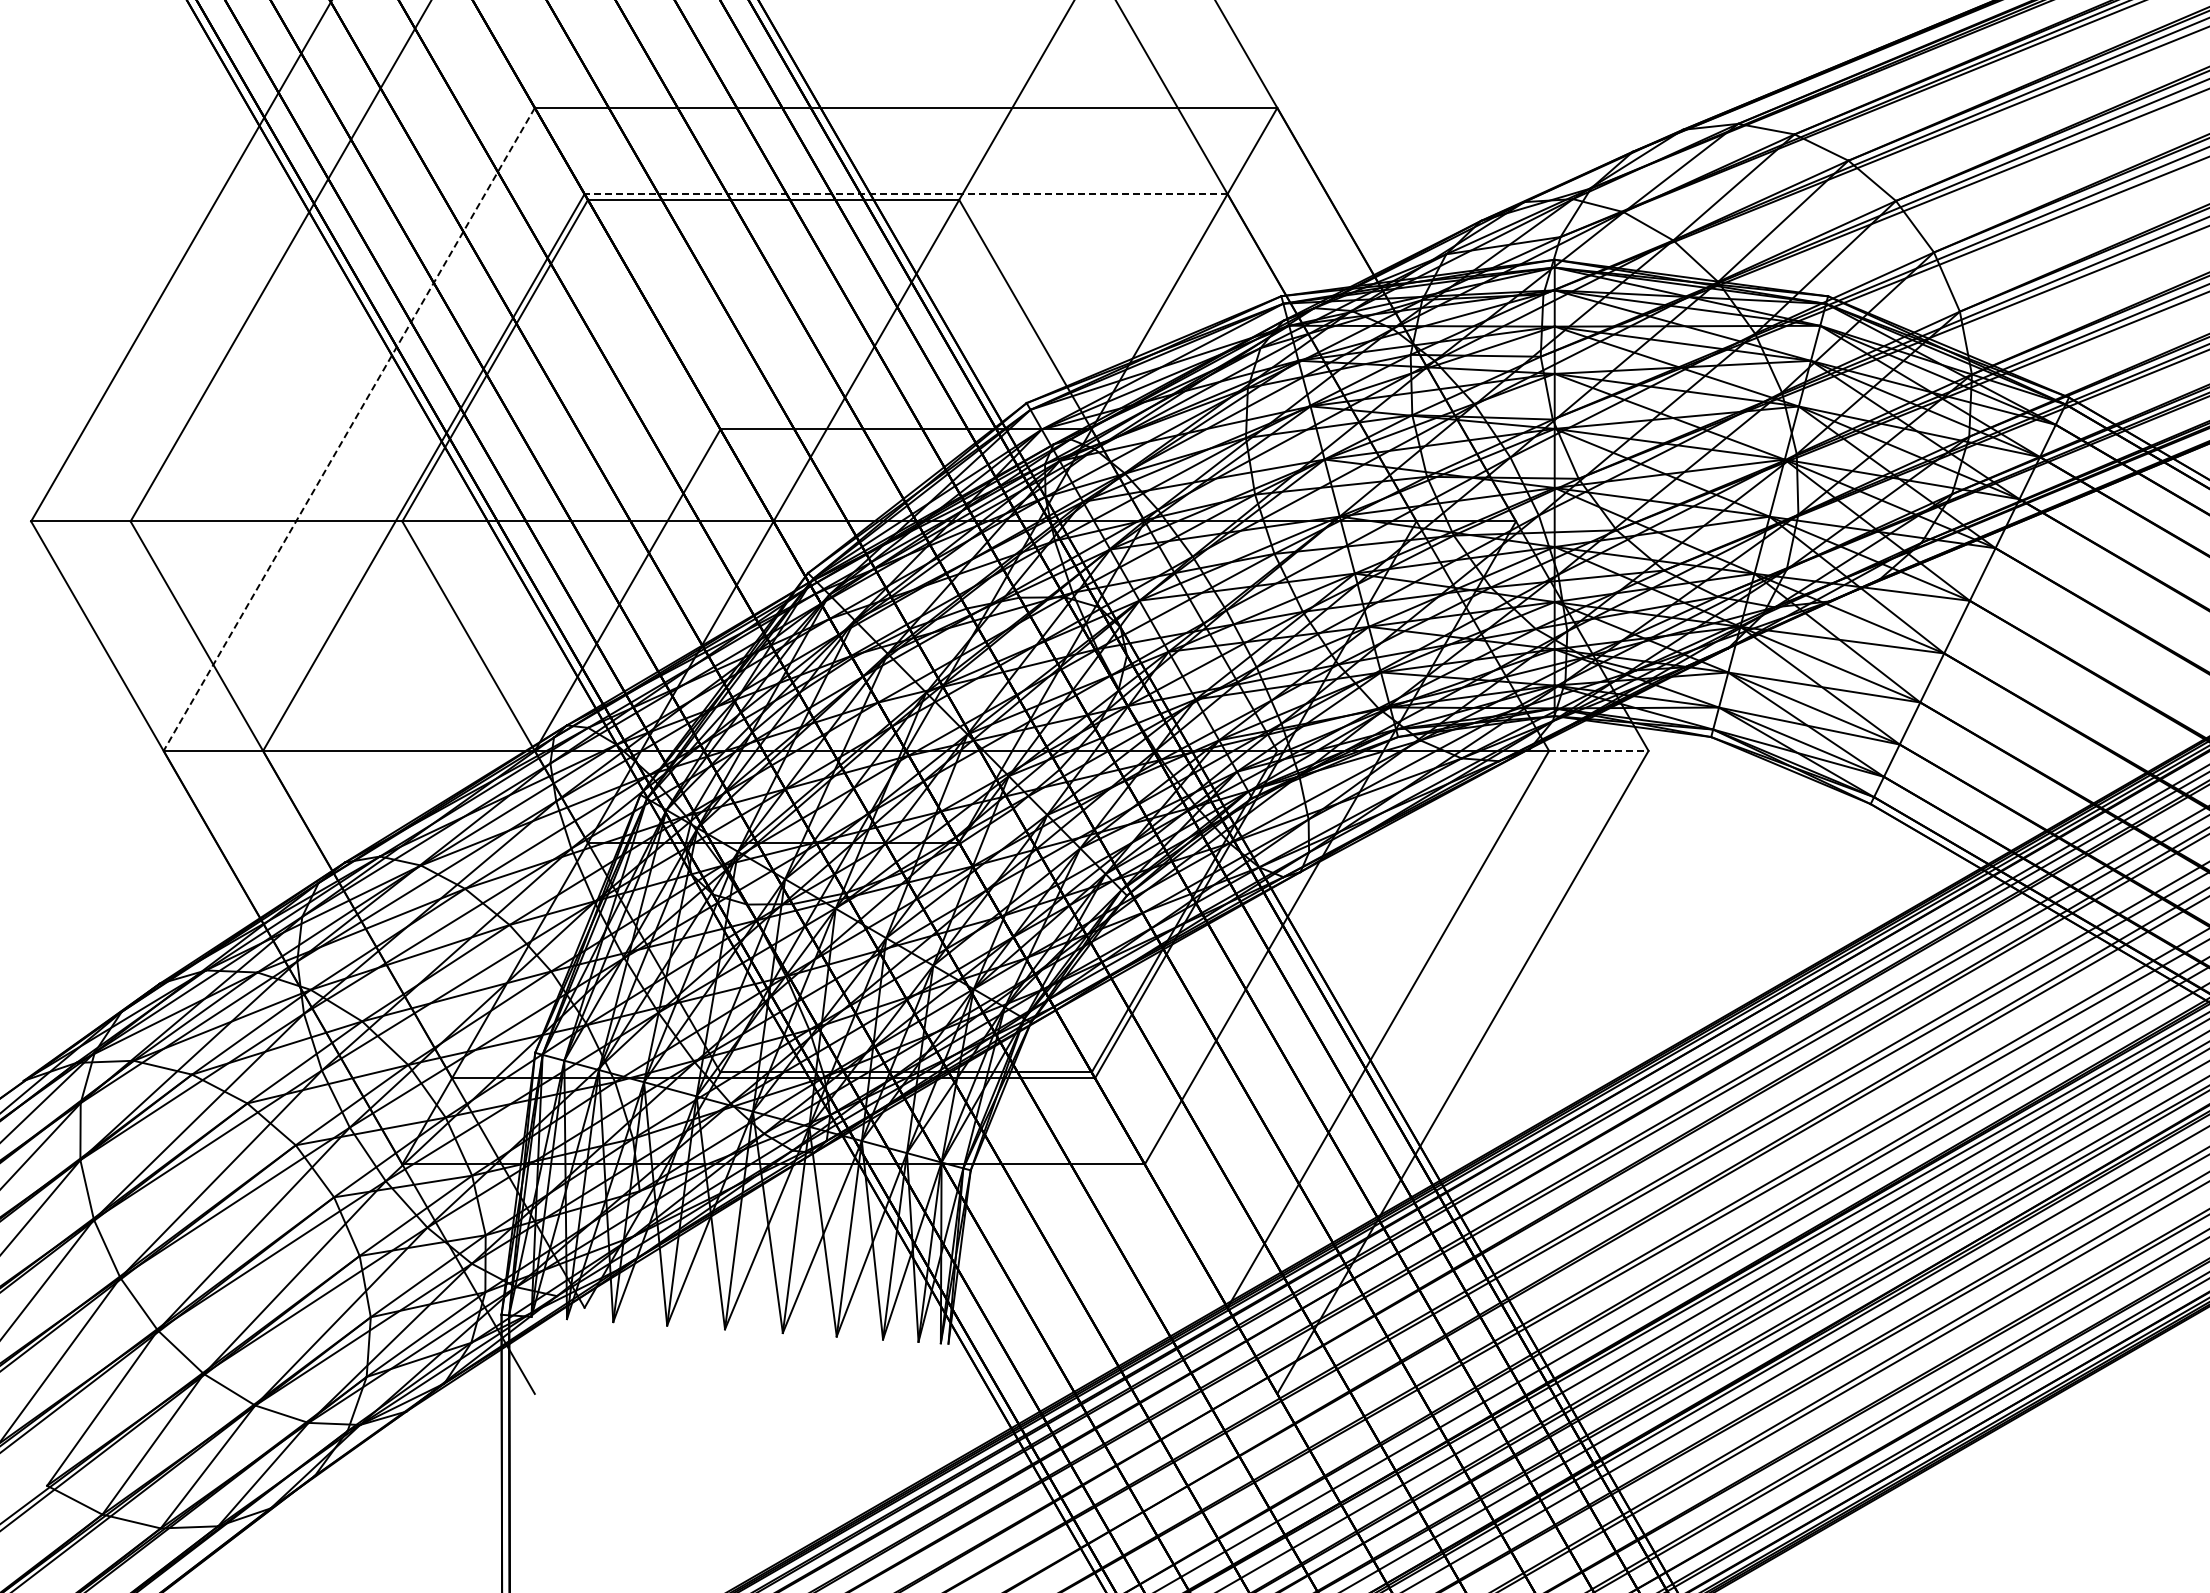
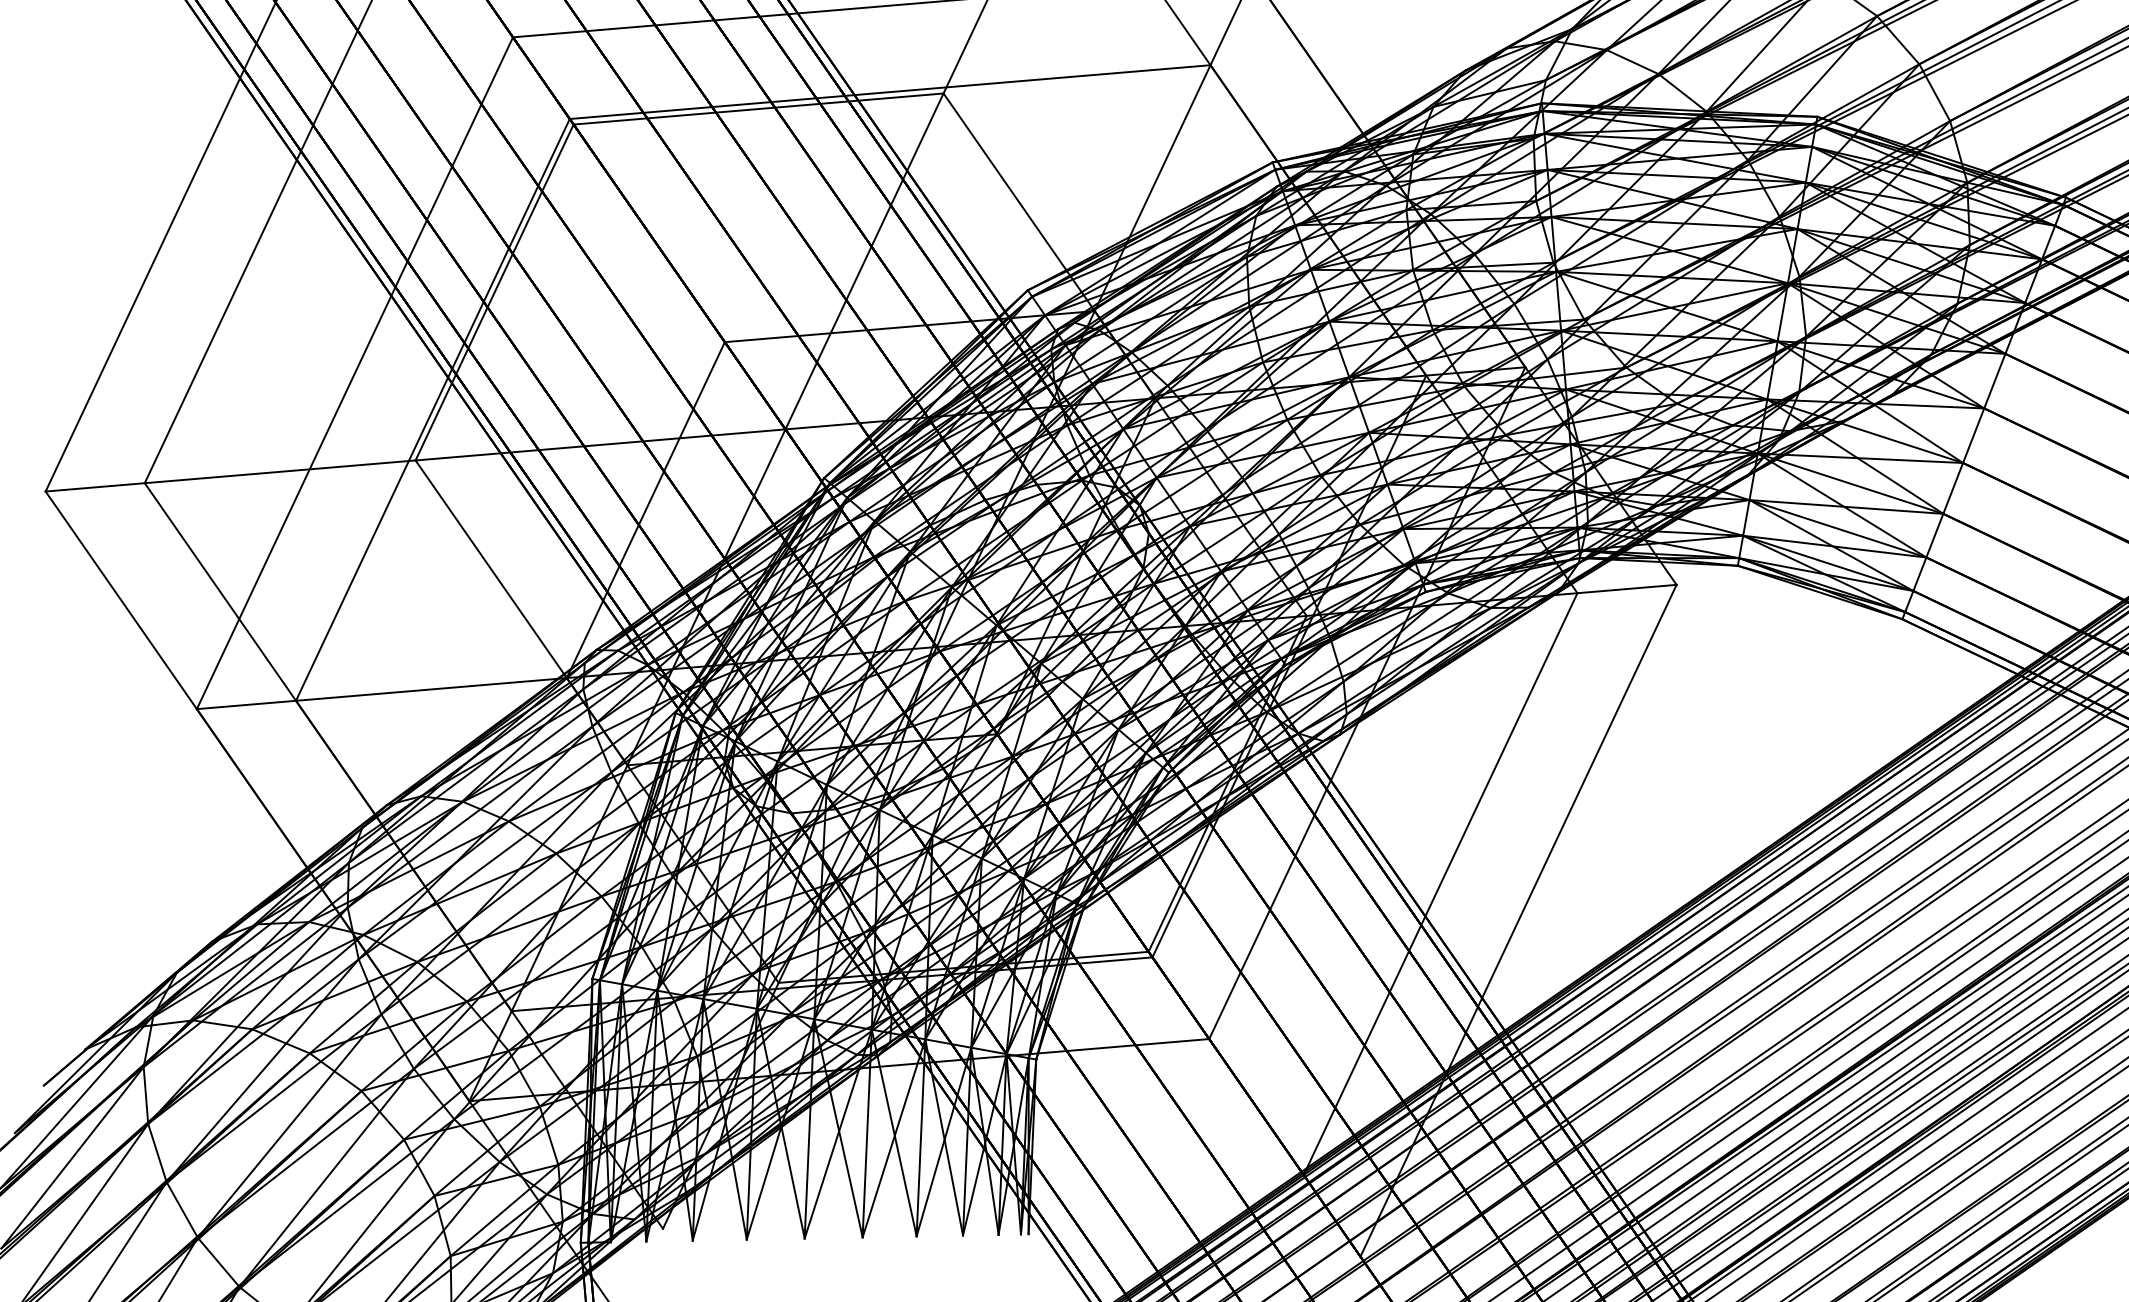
line: (905, 194) -> (889, 92), dashed -> solid
line: (349, 429) -> (355, 373), dashed -> solid
line: (1598, 750) -> (1626, 588), dashed -> solid

